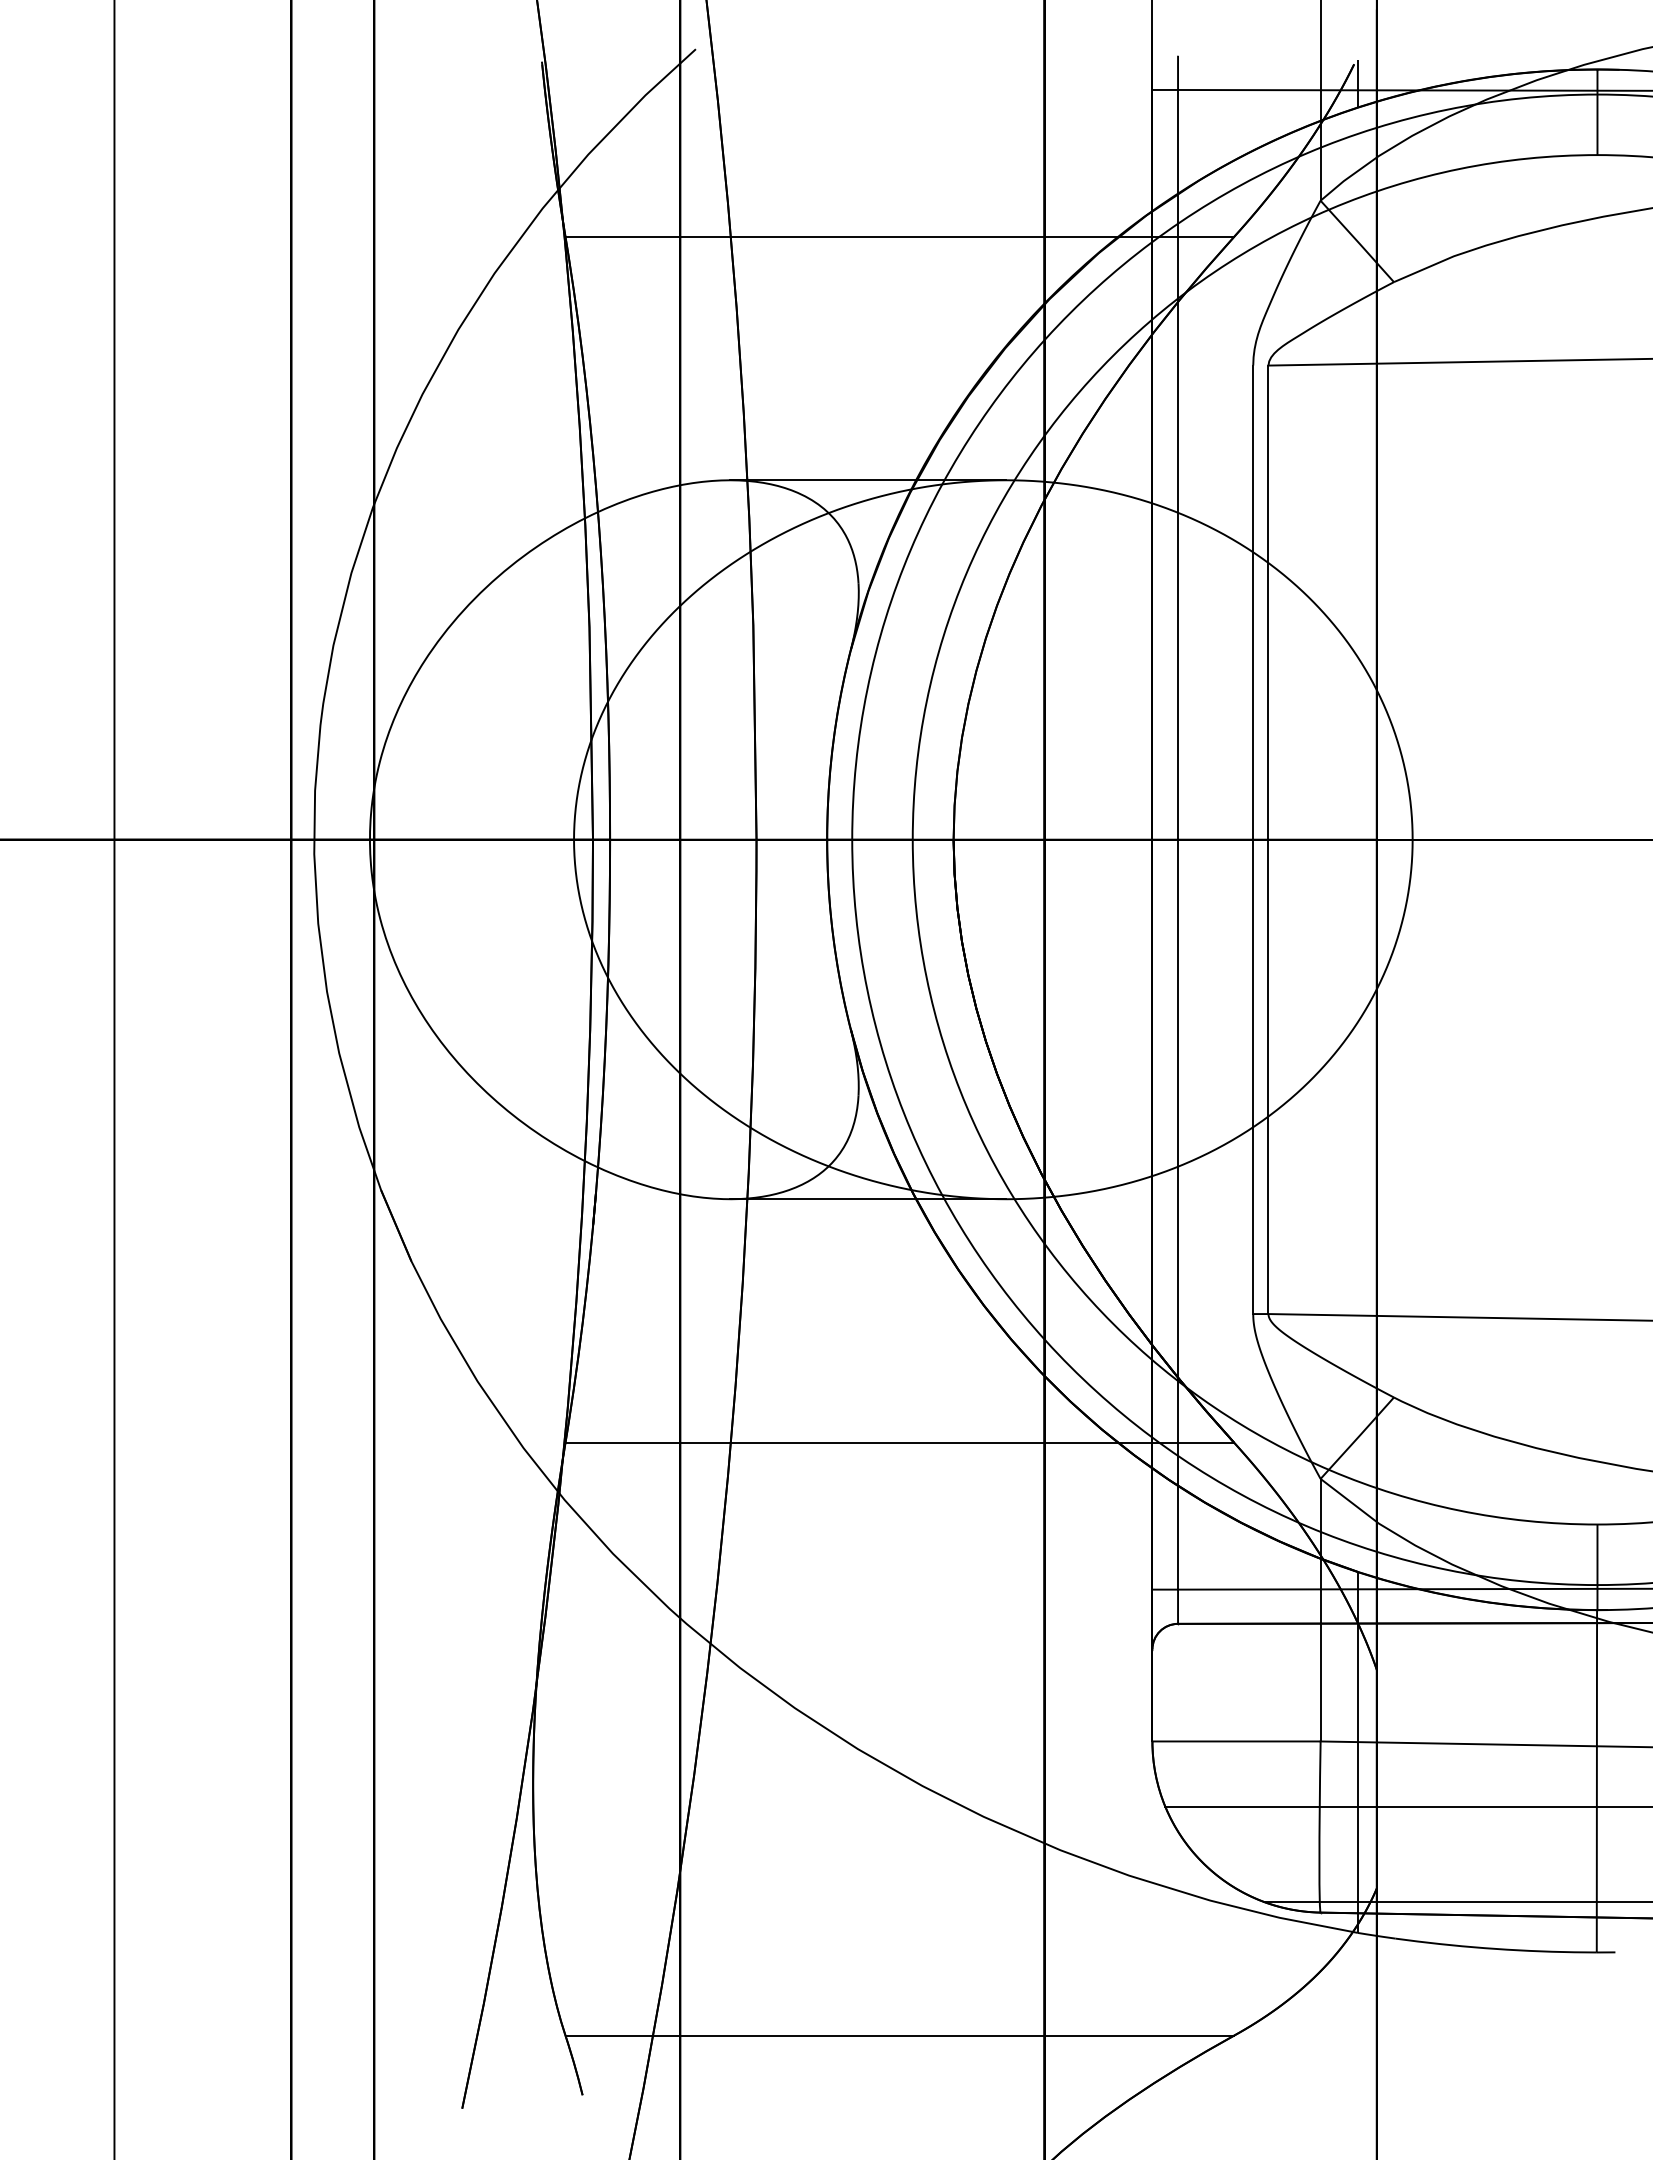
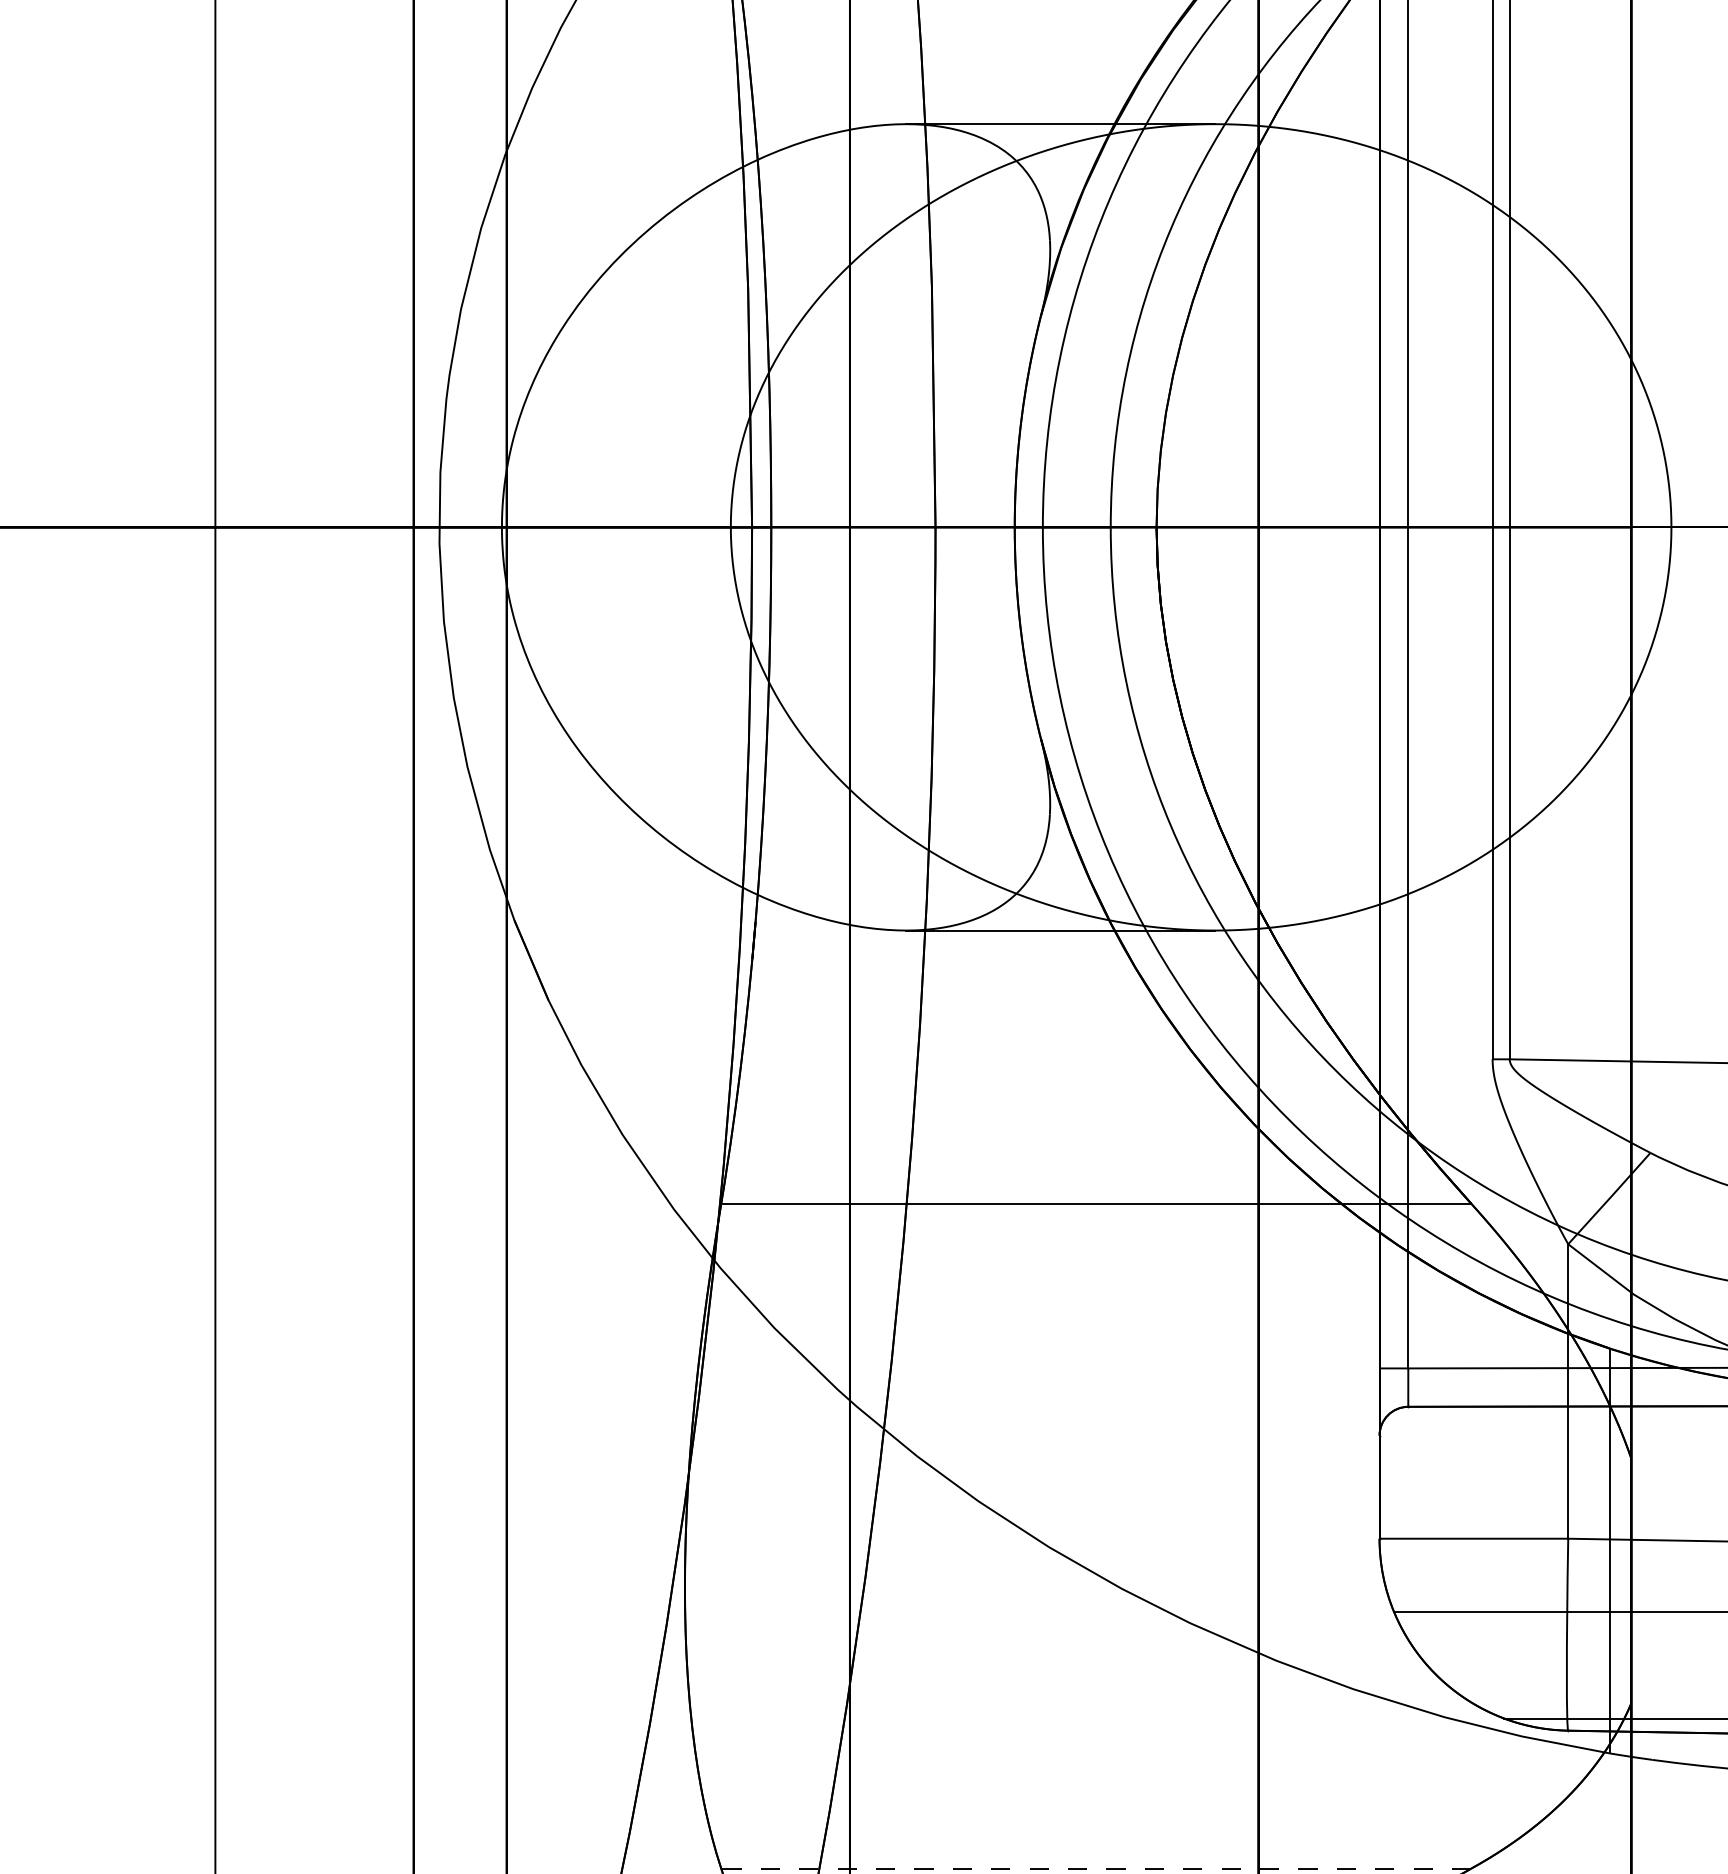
line: (899, 2035) -> (1095, 1868), solid -> dashed

